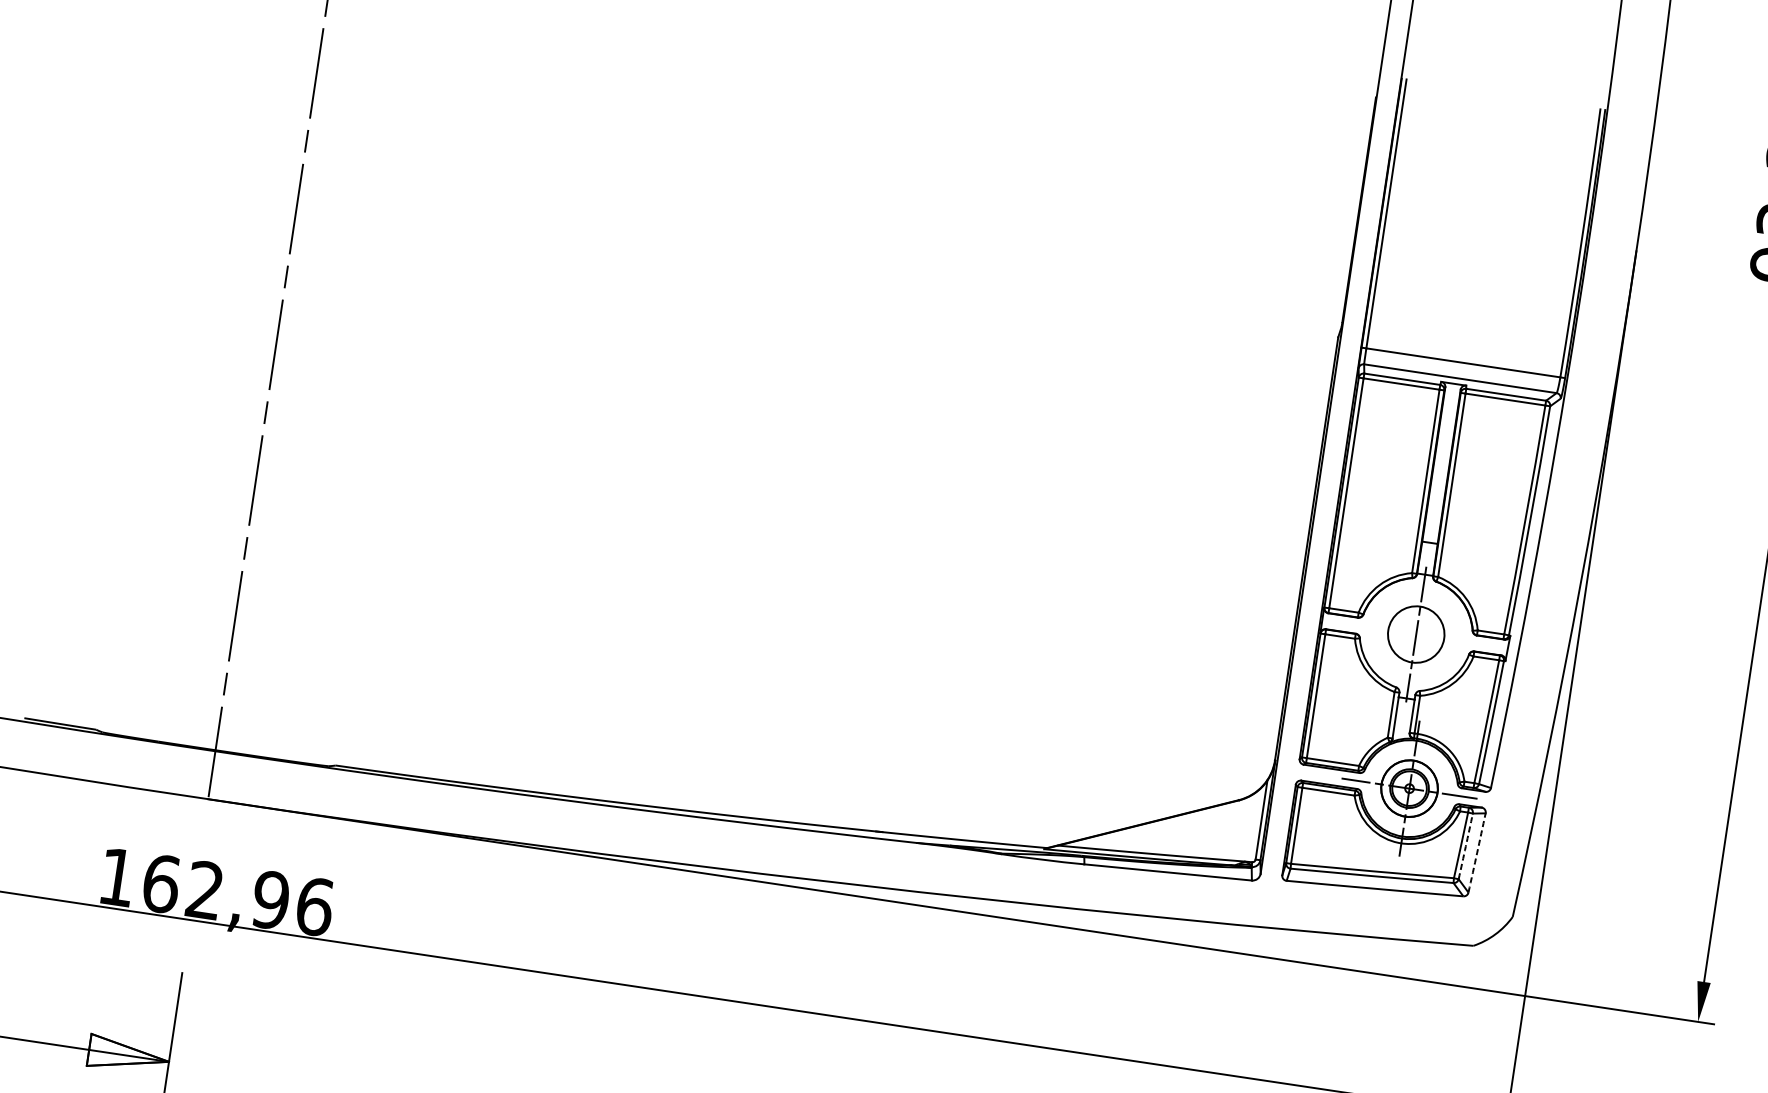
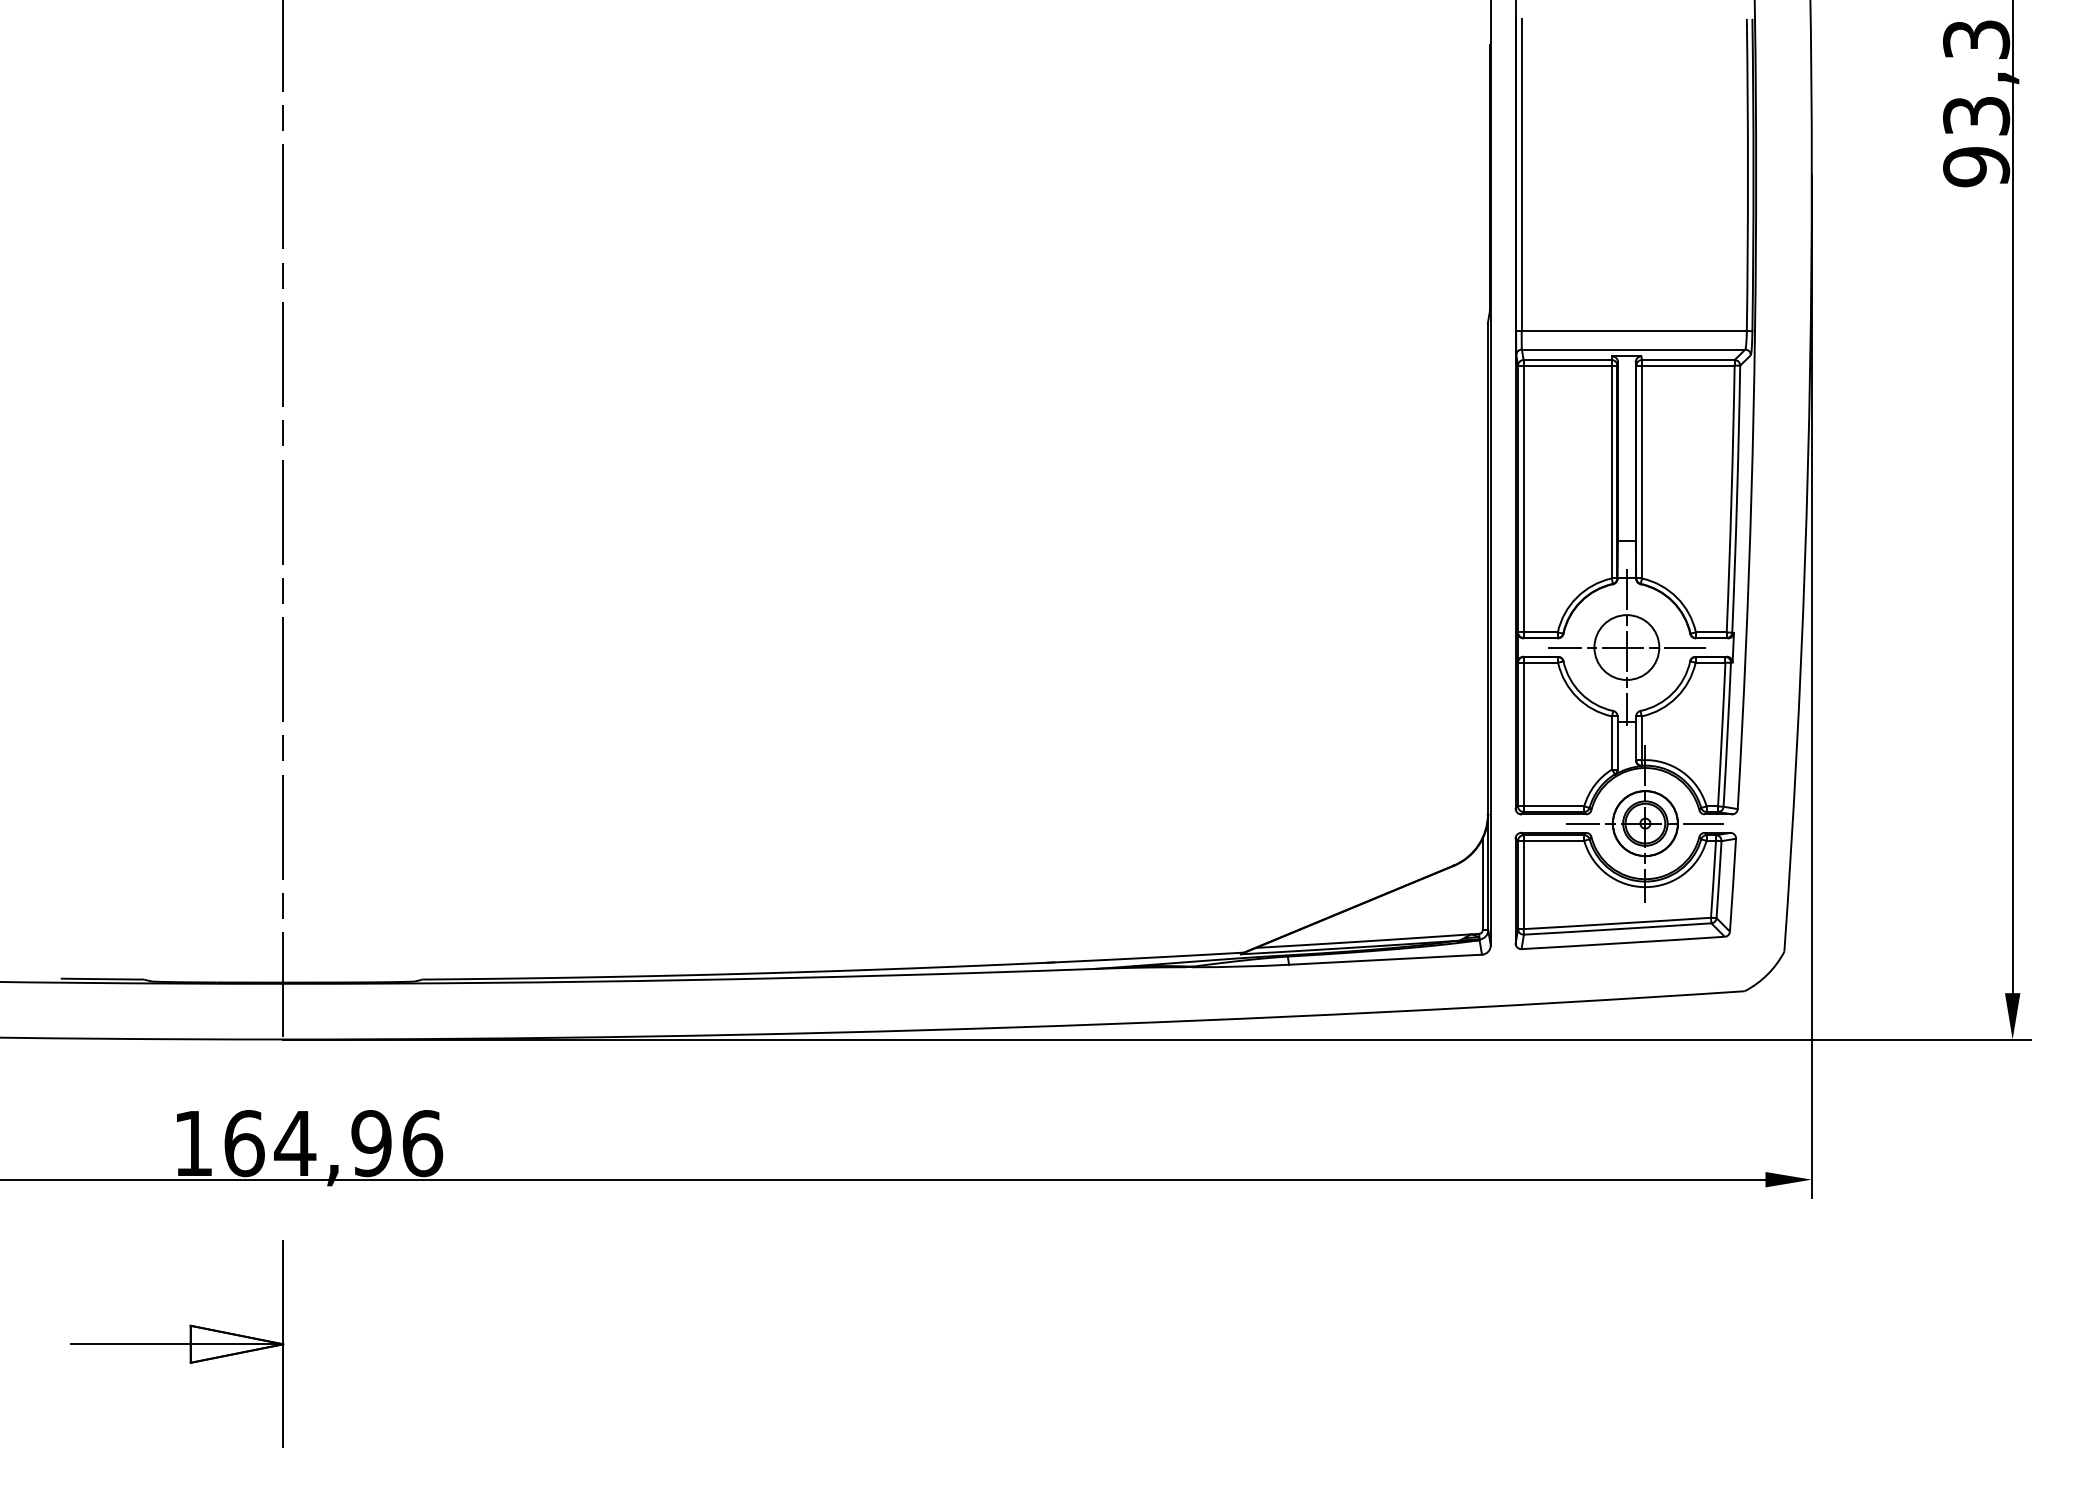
line: (1415, 634) -> (1626, 647), added
arc: (1466, 846) -> (1719, 879), dashed -> solid
arc: (1477, 853) -> (1733, 885), dashed -> solid
text: (205, 889) -> (295, 1142), 162,96 -> 164,96

